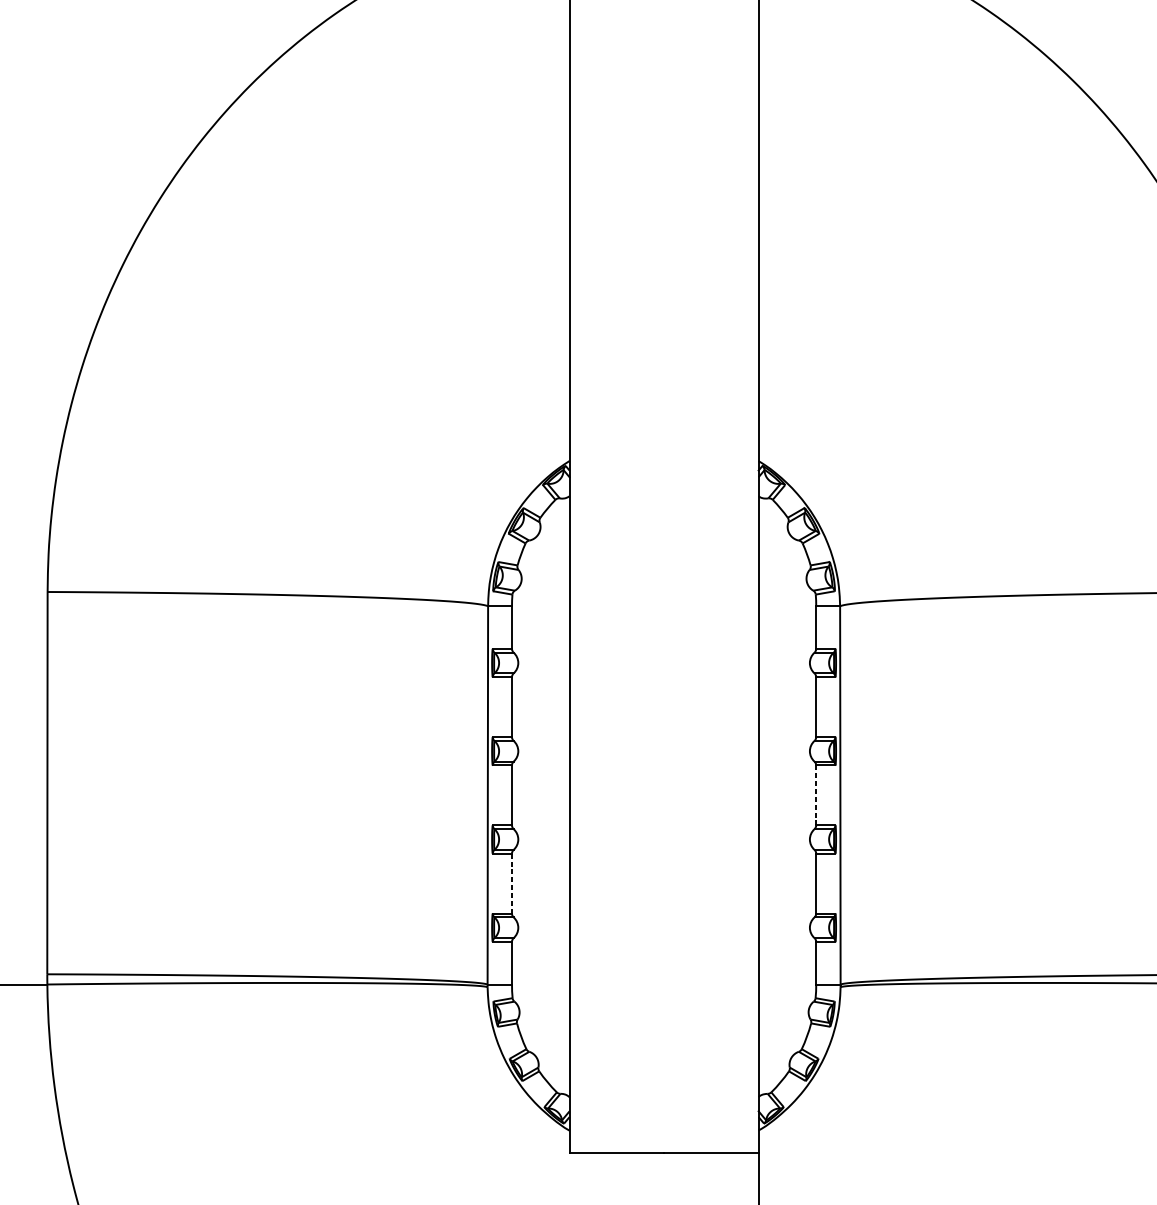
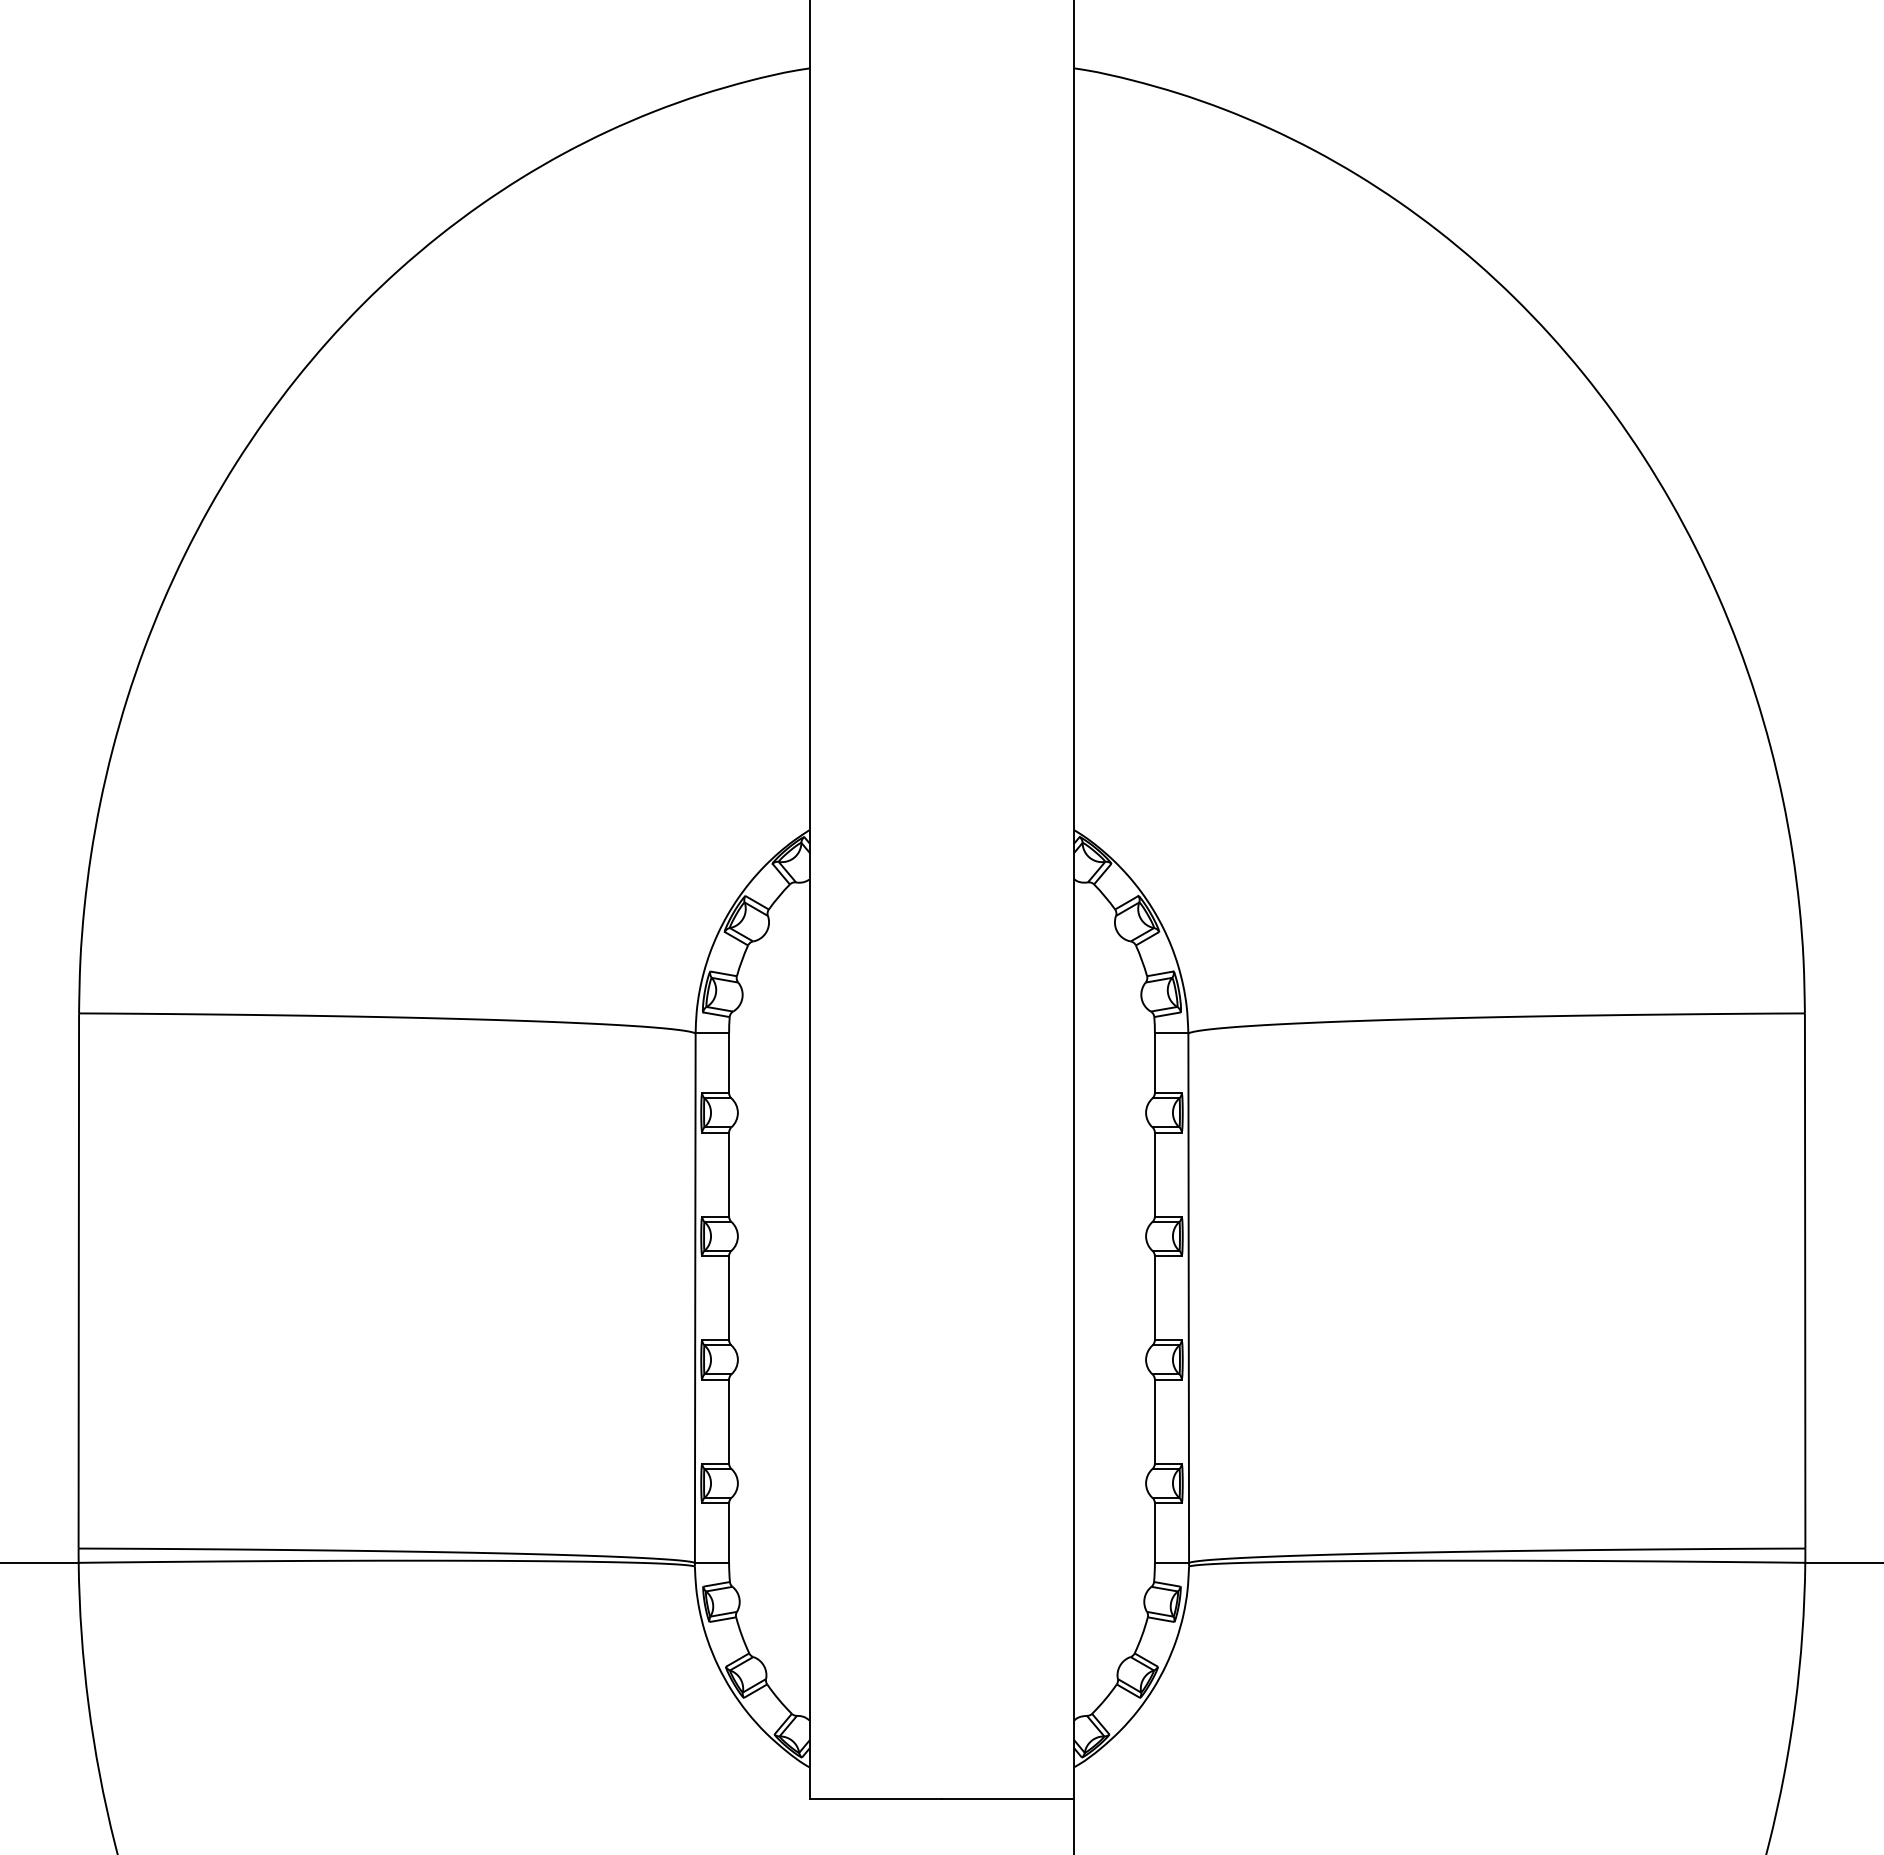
line: (815, 795) -> (1154, 1298), dashed -> solid
line: (512, 883) -> (729, 1421), dashed -> solid

